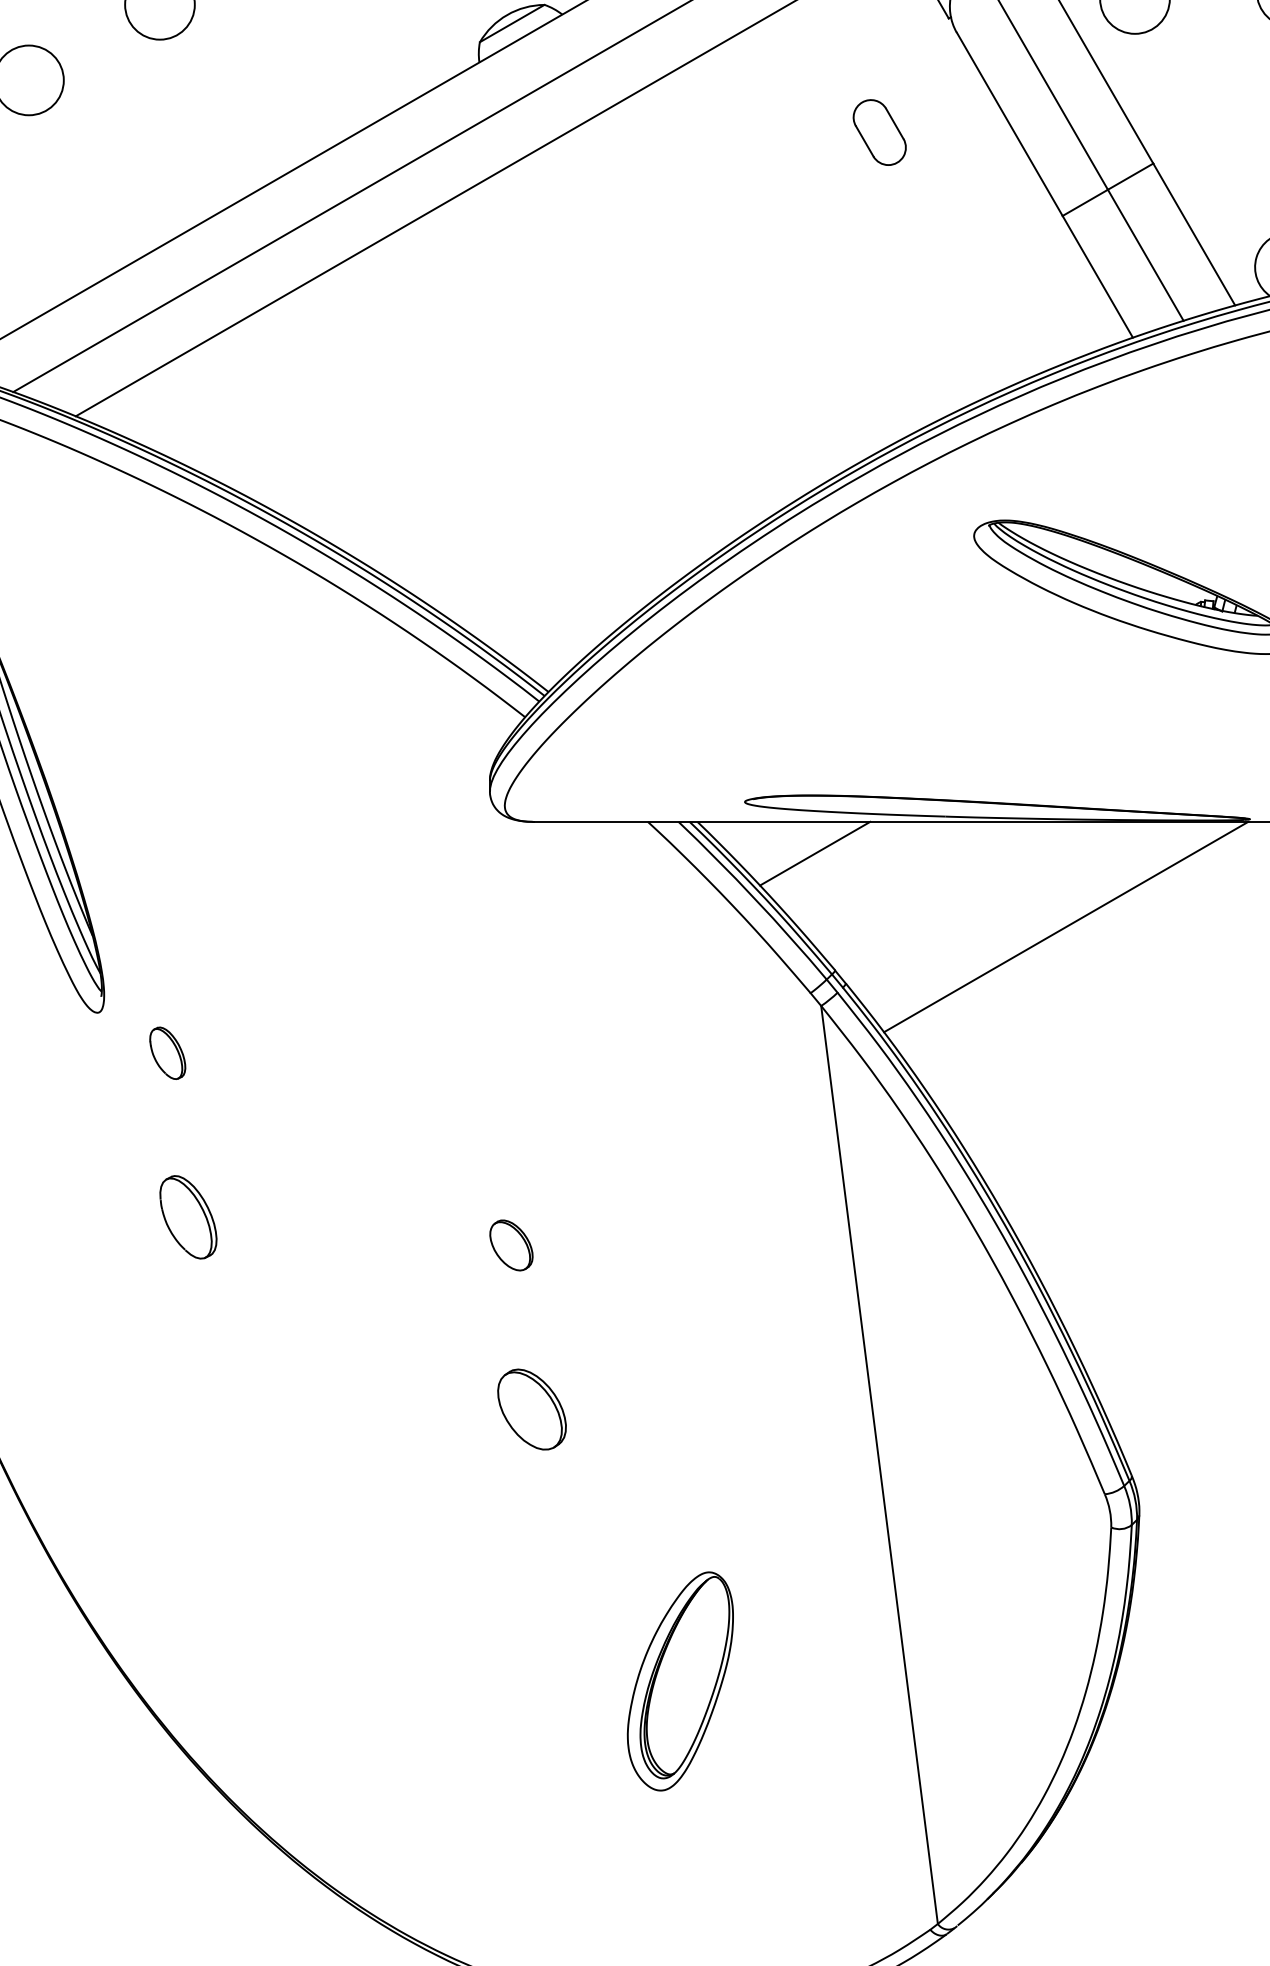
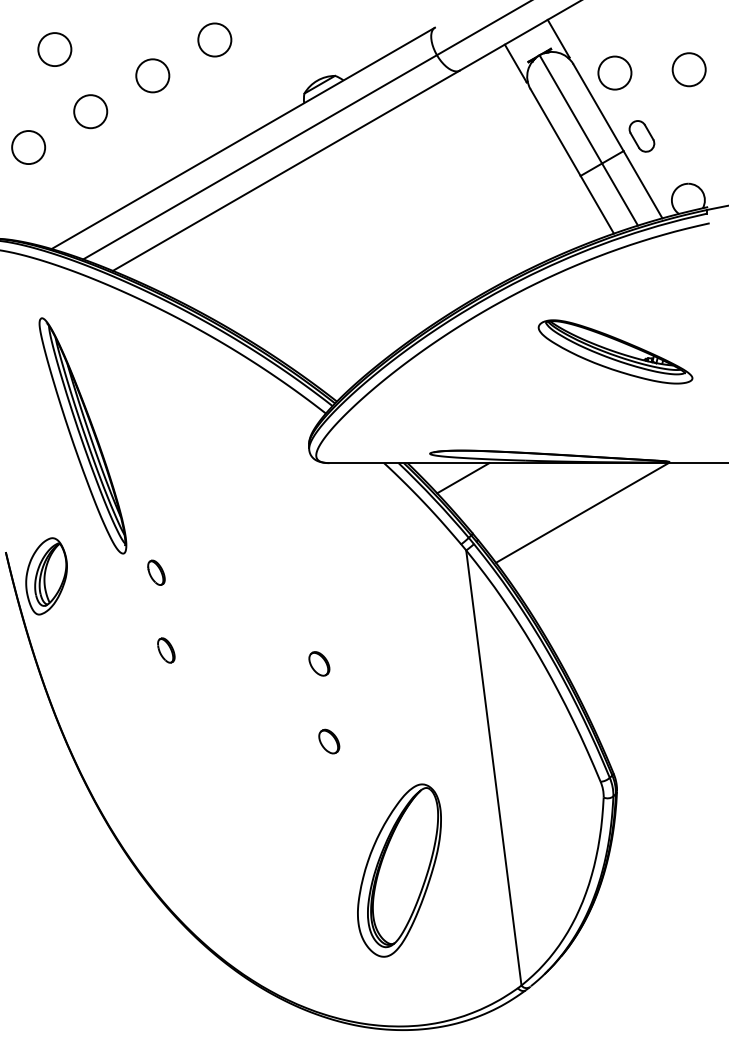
part: (878, 132) -> (641, 136), moved
part: (188, 1217) -> (166, 650), size x0.62
part: (532, 1409) -> (329, 741), size x0.62
part: (680, 1681) -> (399, 870), size x1.67

